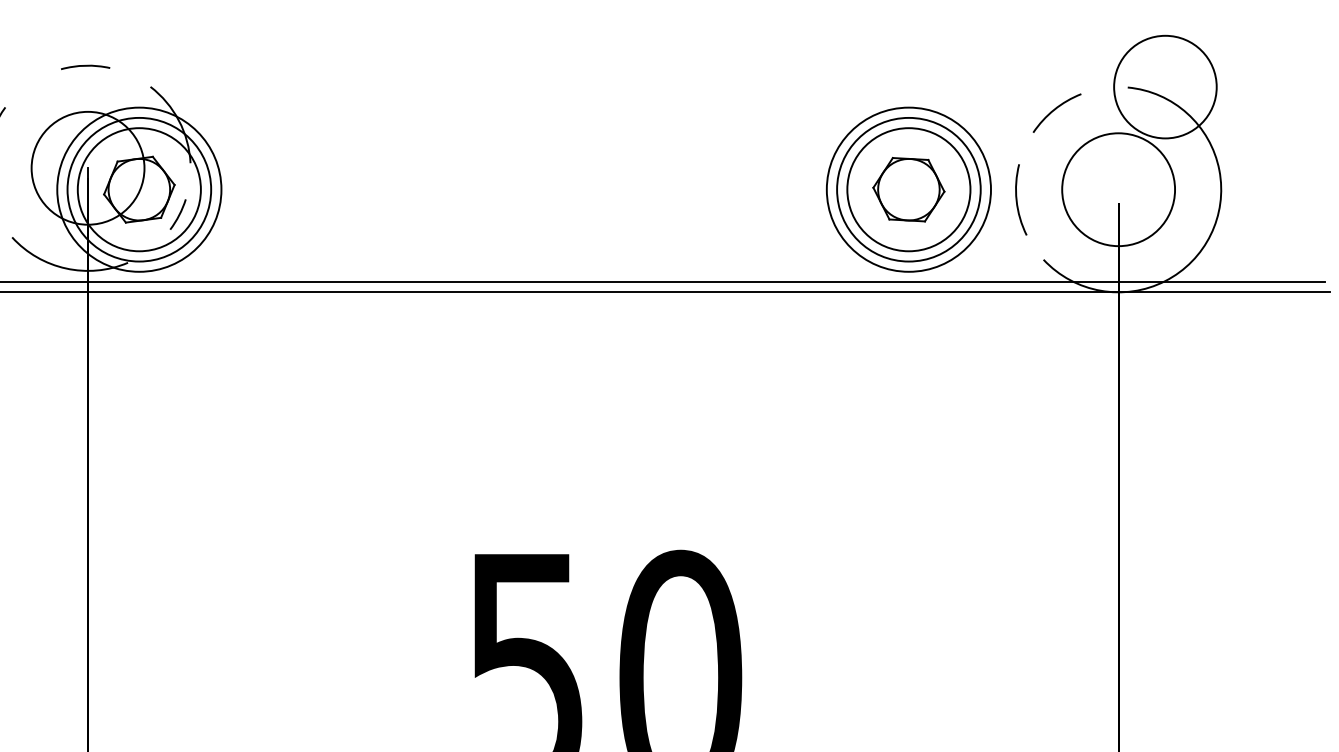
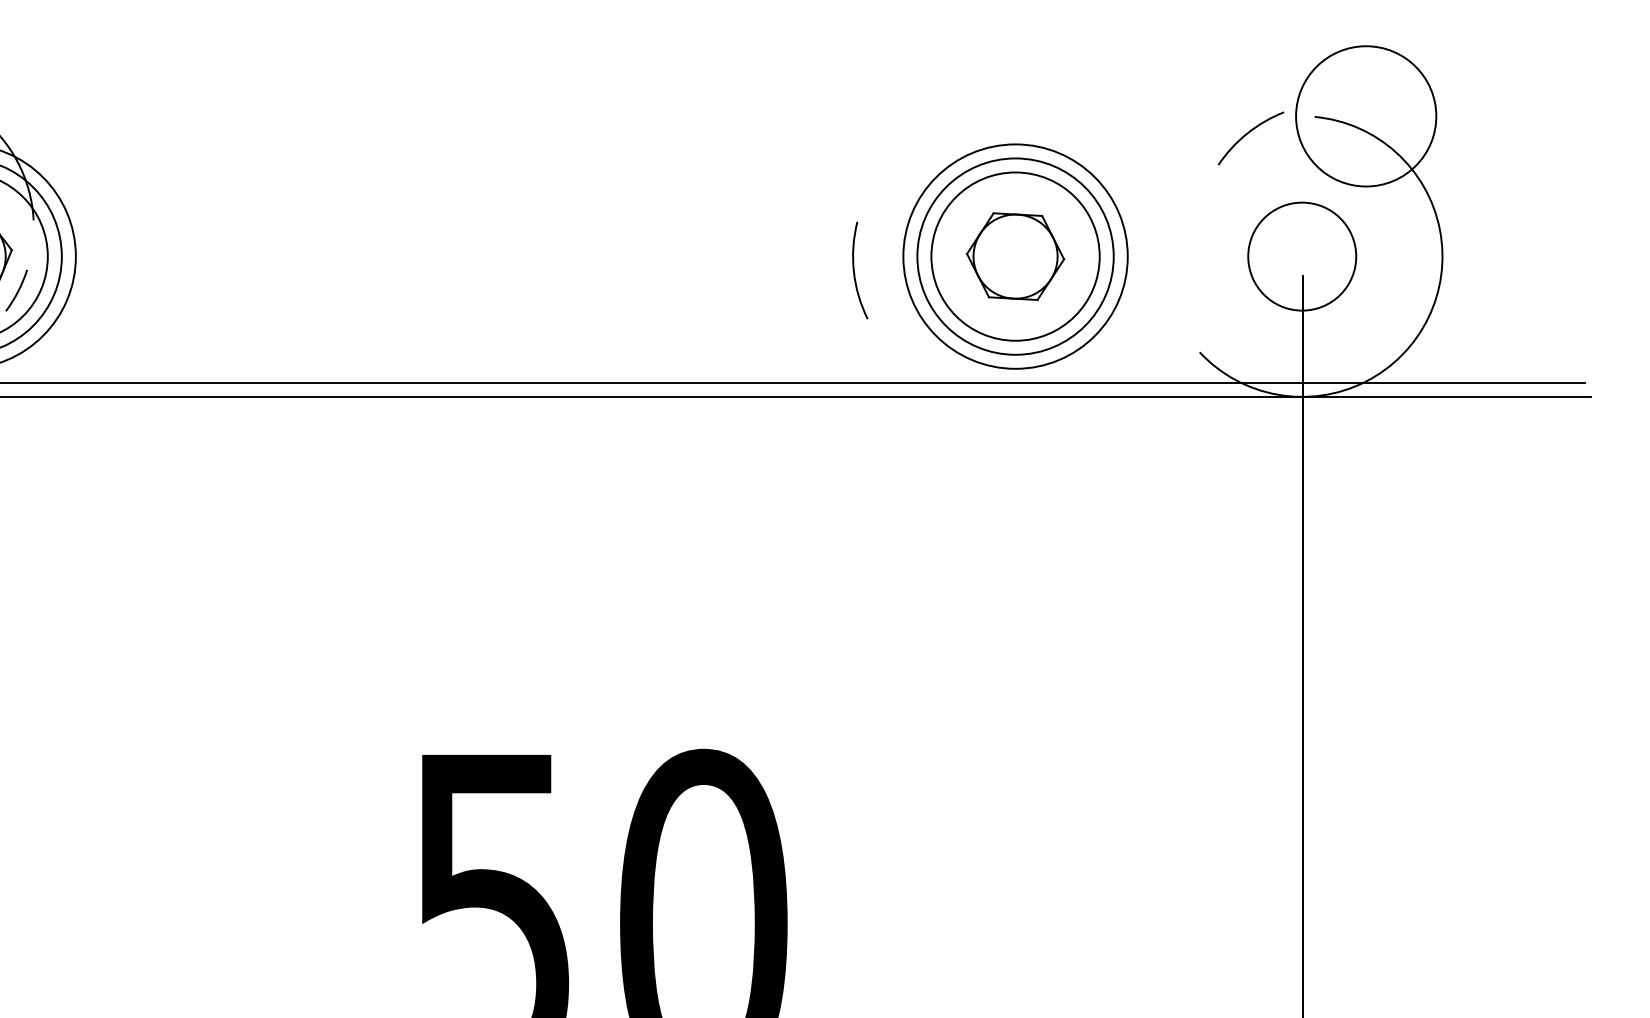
arc: (1055, 110) -> (1248, 134), moved
circle: (1118, 189) -> (1302, 256), size x0.7
arc: (1017, 199) -> (855, 269), moved

